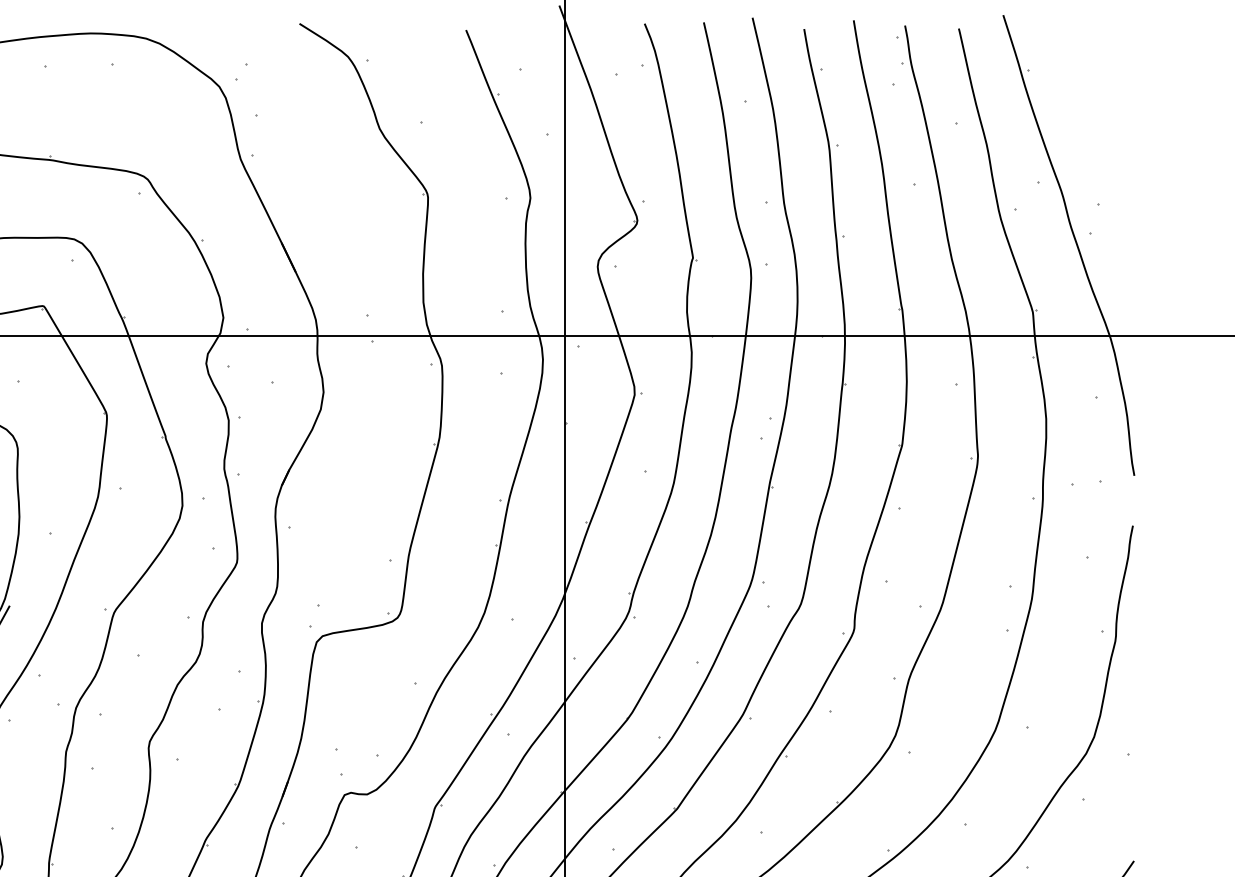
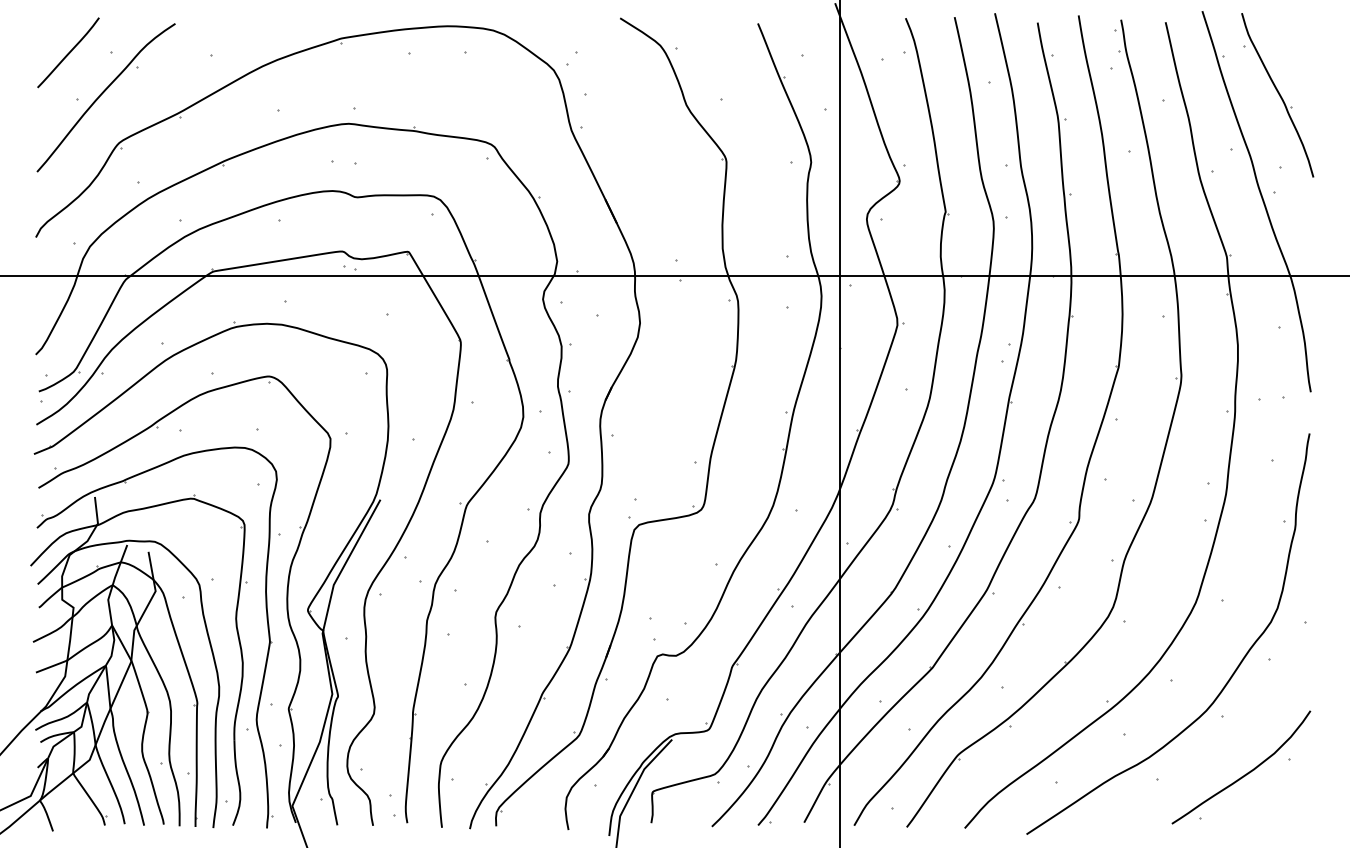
part: (1094, 117) -> (1277, 95), added

